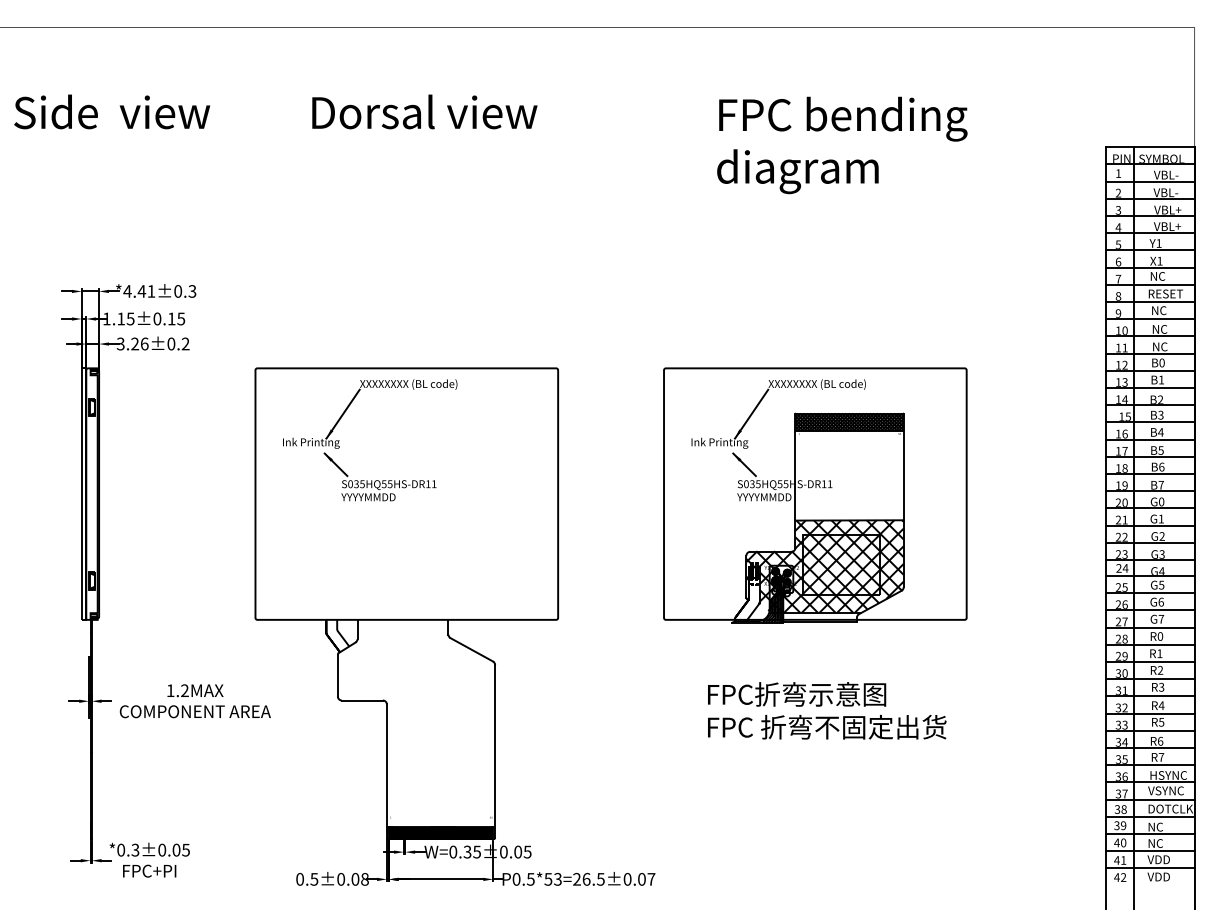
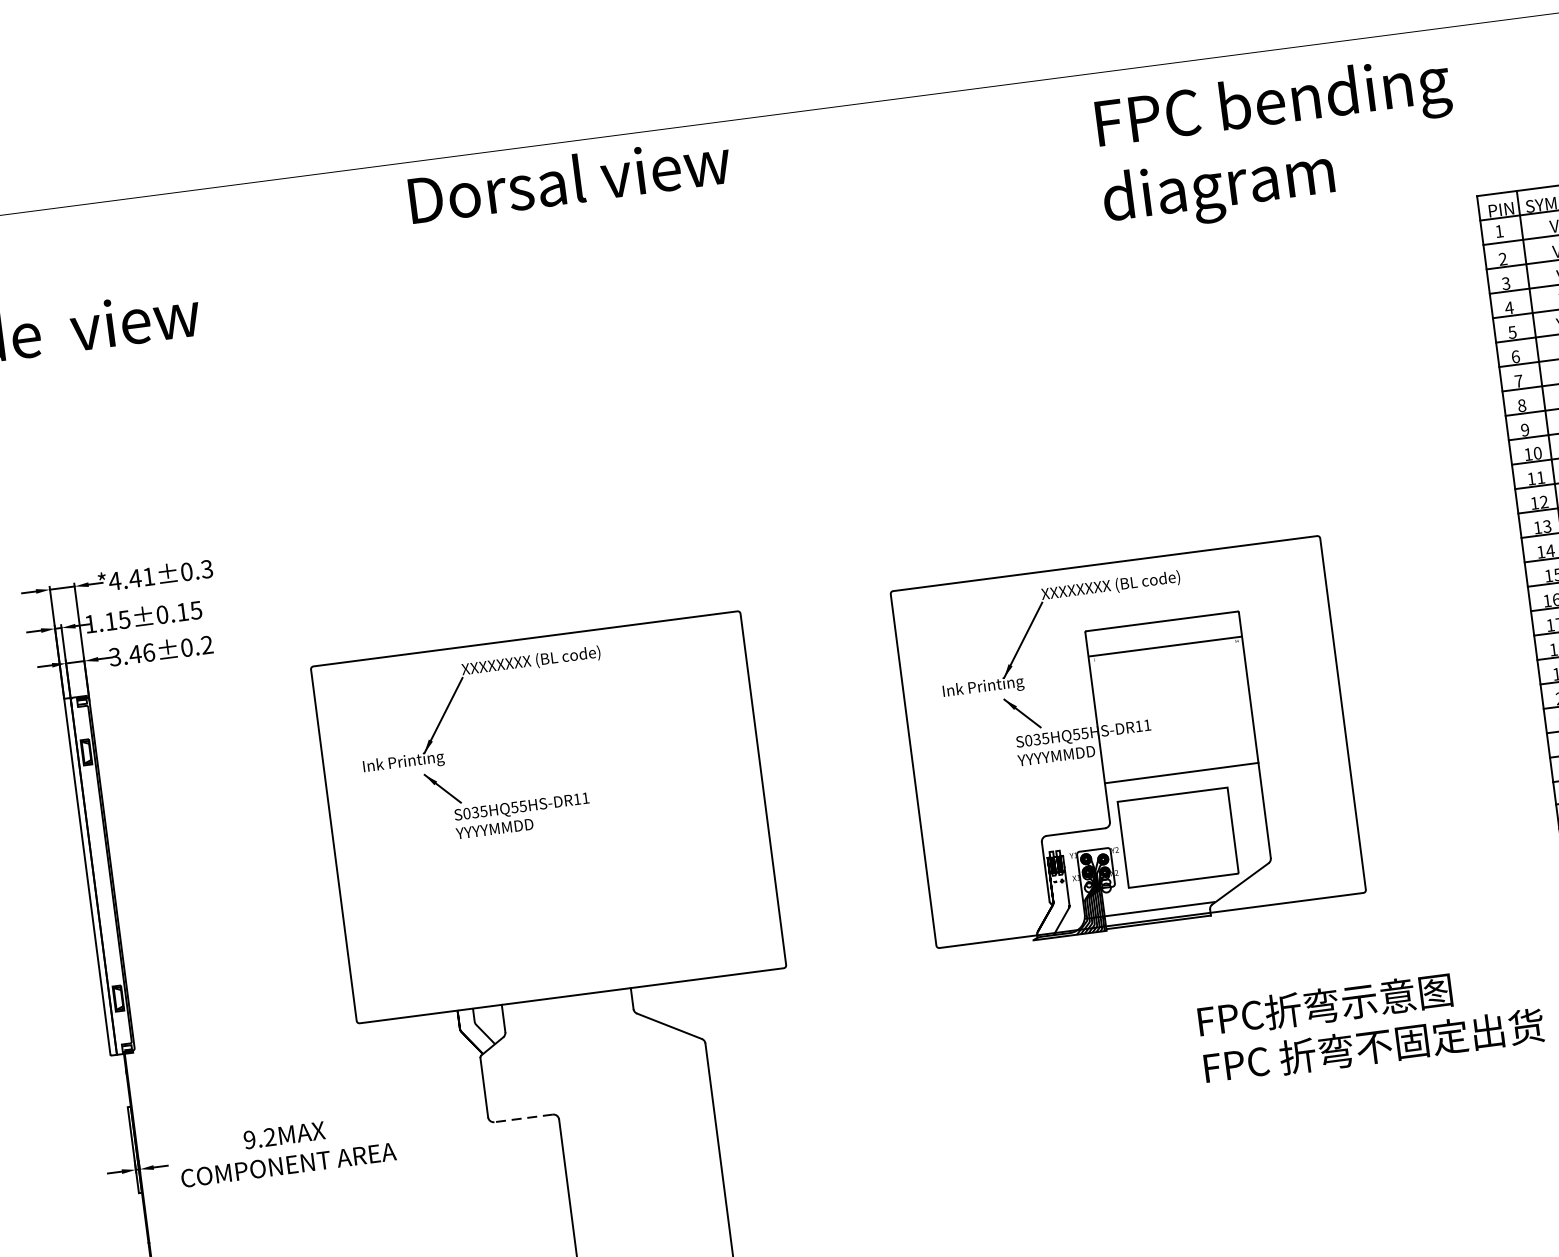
text: (424, 111) -> (569, 178), moved
text: (842, 145) -> (1277, 144), moved
text: (134, 343) -> (134, 653), 3.26±0.2 -> 3.46±0.2
hatch: (849, 422) -> (1163, 634), removed
hatch: (824, 566) -> (1154, 843), removed
text: (170, 690) -> (249, 1139), 1.2MAX -> 9.2MAX
line: (362, 700) -> (523, 1118), solid -> dashed
text: (827, 710) -> (1371, 1022), moved

